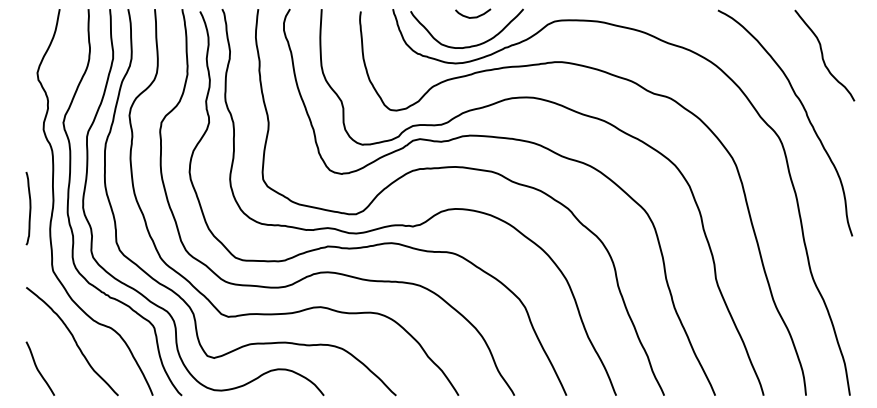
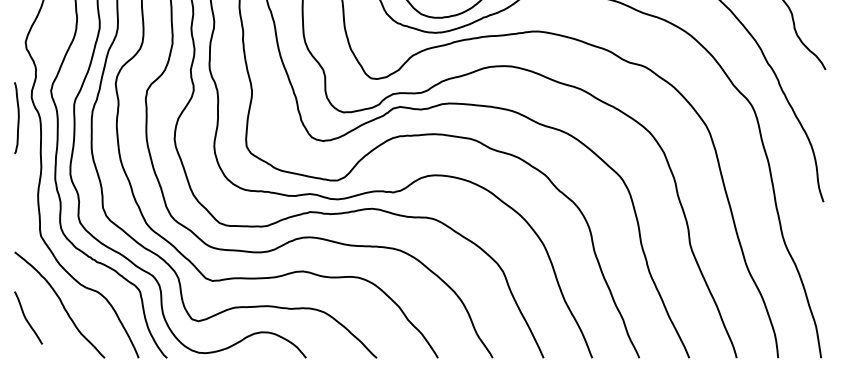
curve: (29, 208) -> (17, 118), moved
curve: (38, 368) -> (26, 317), moved

